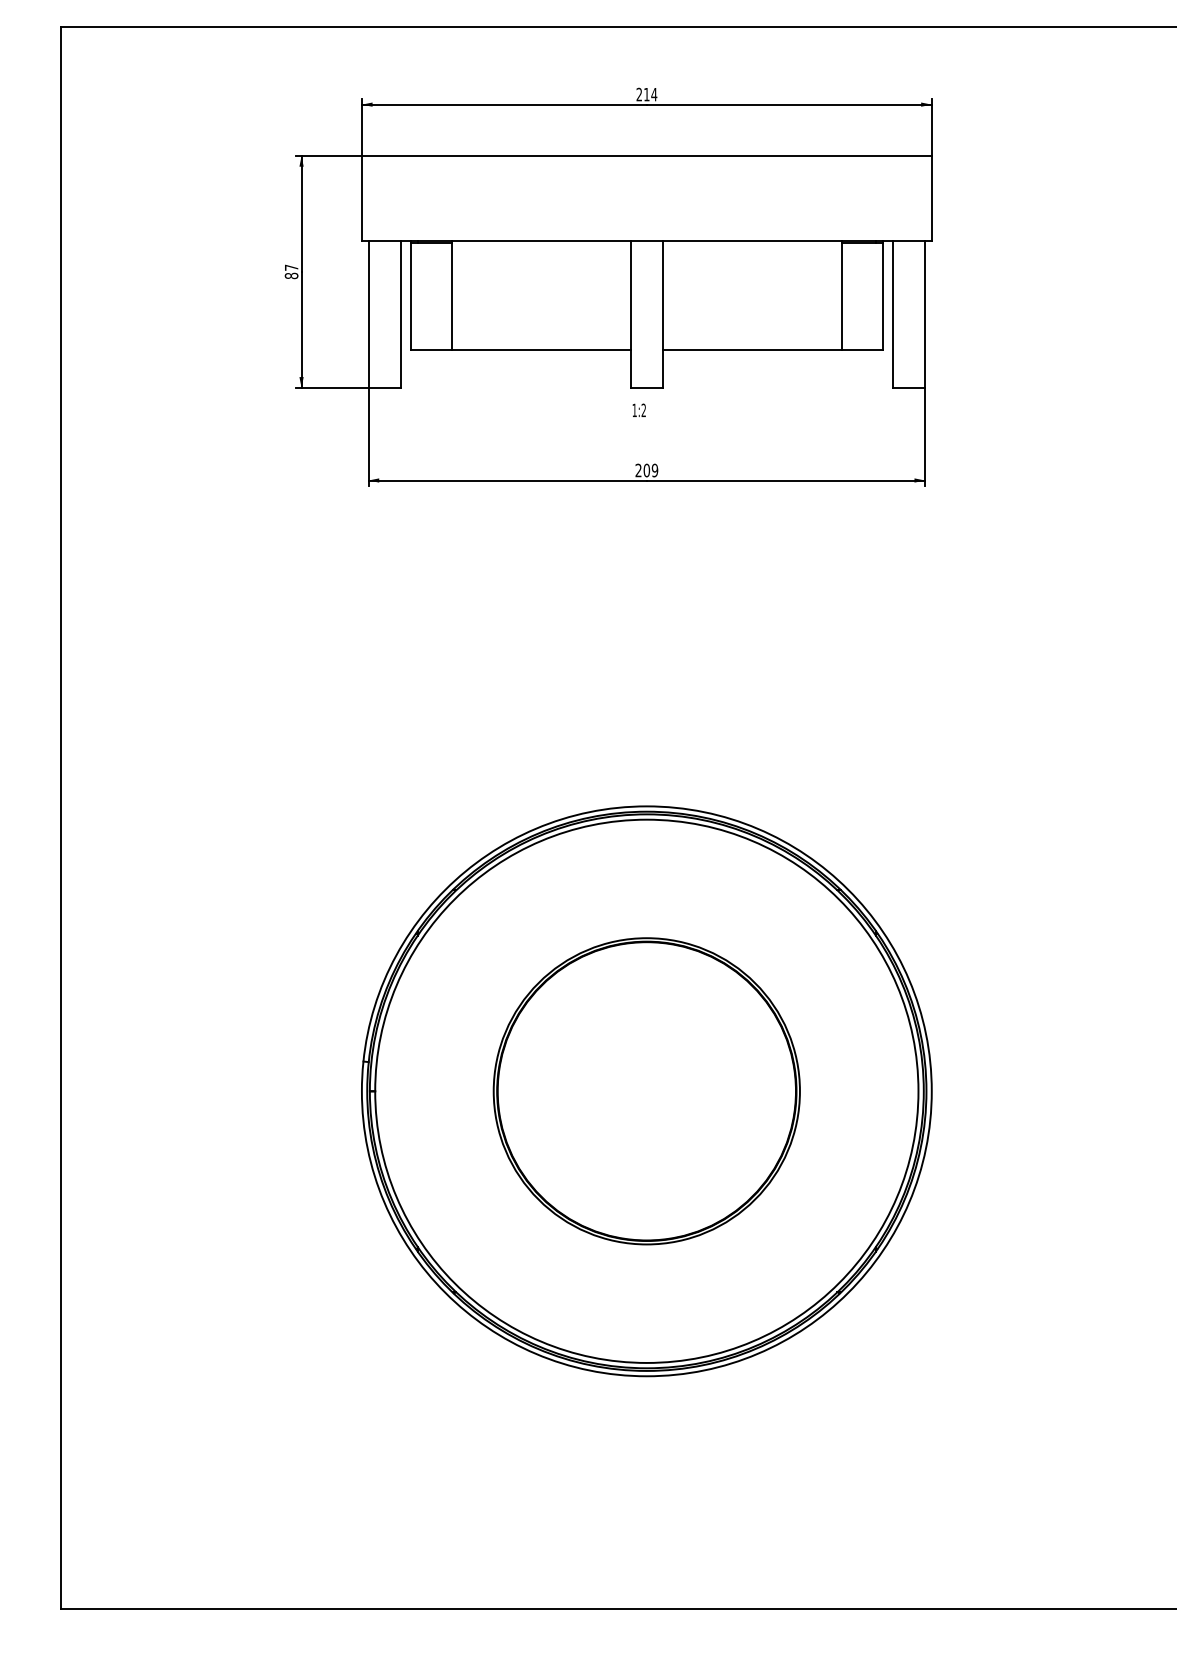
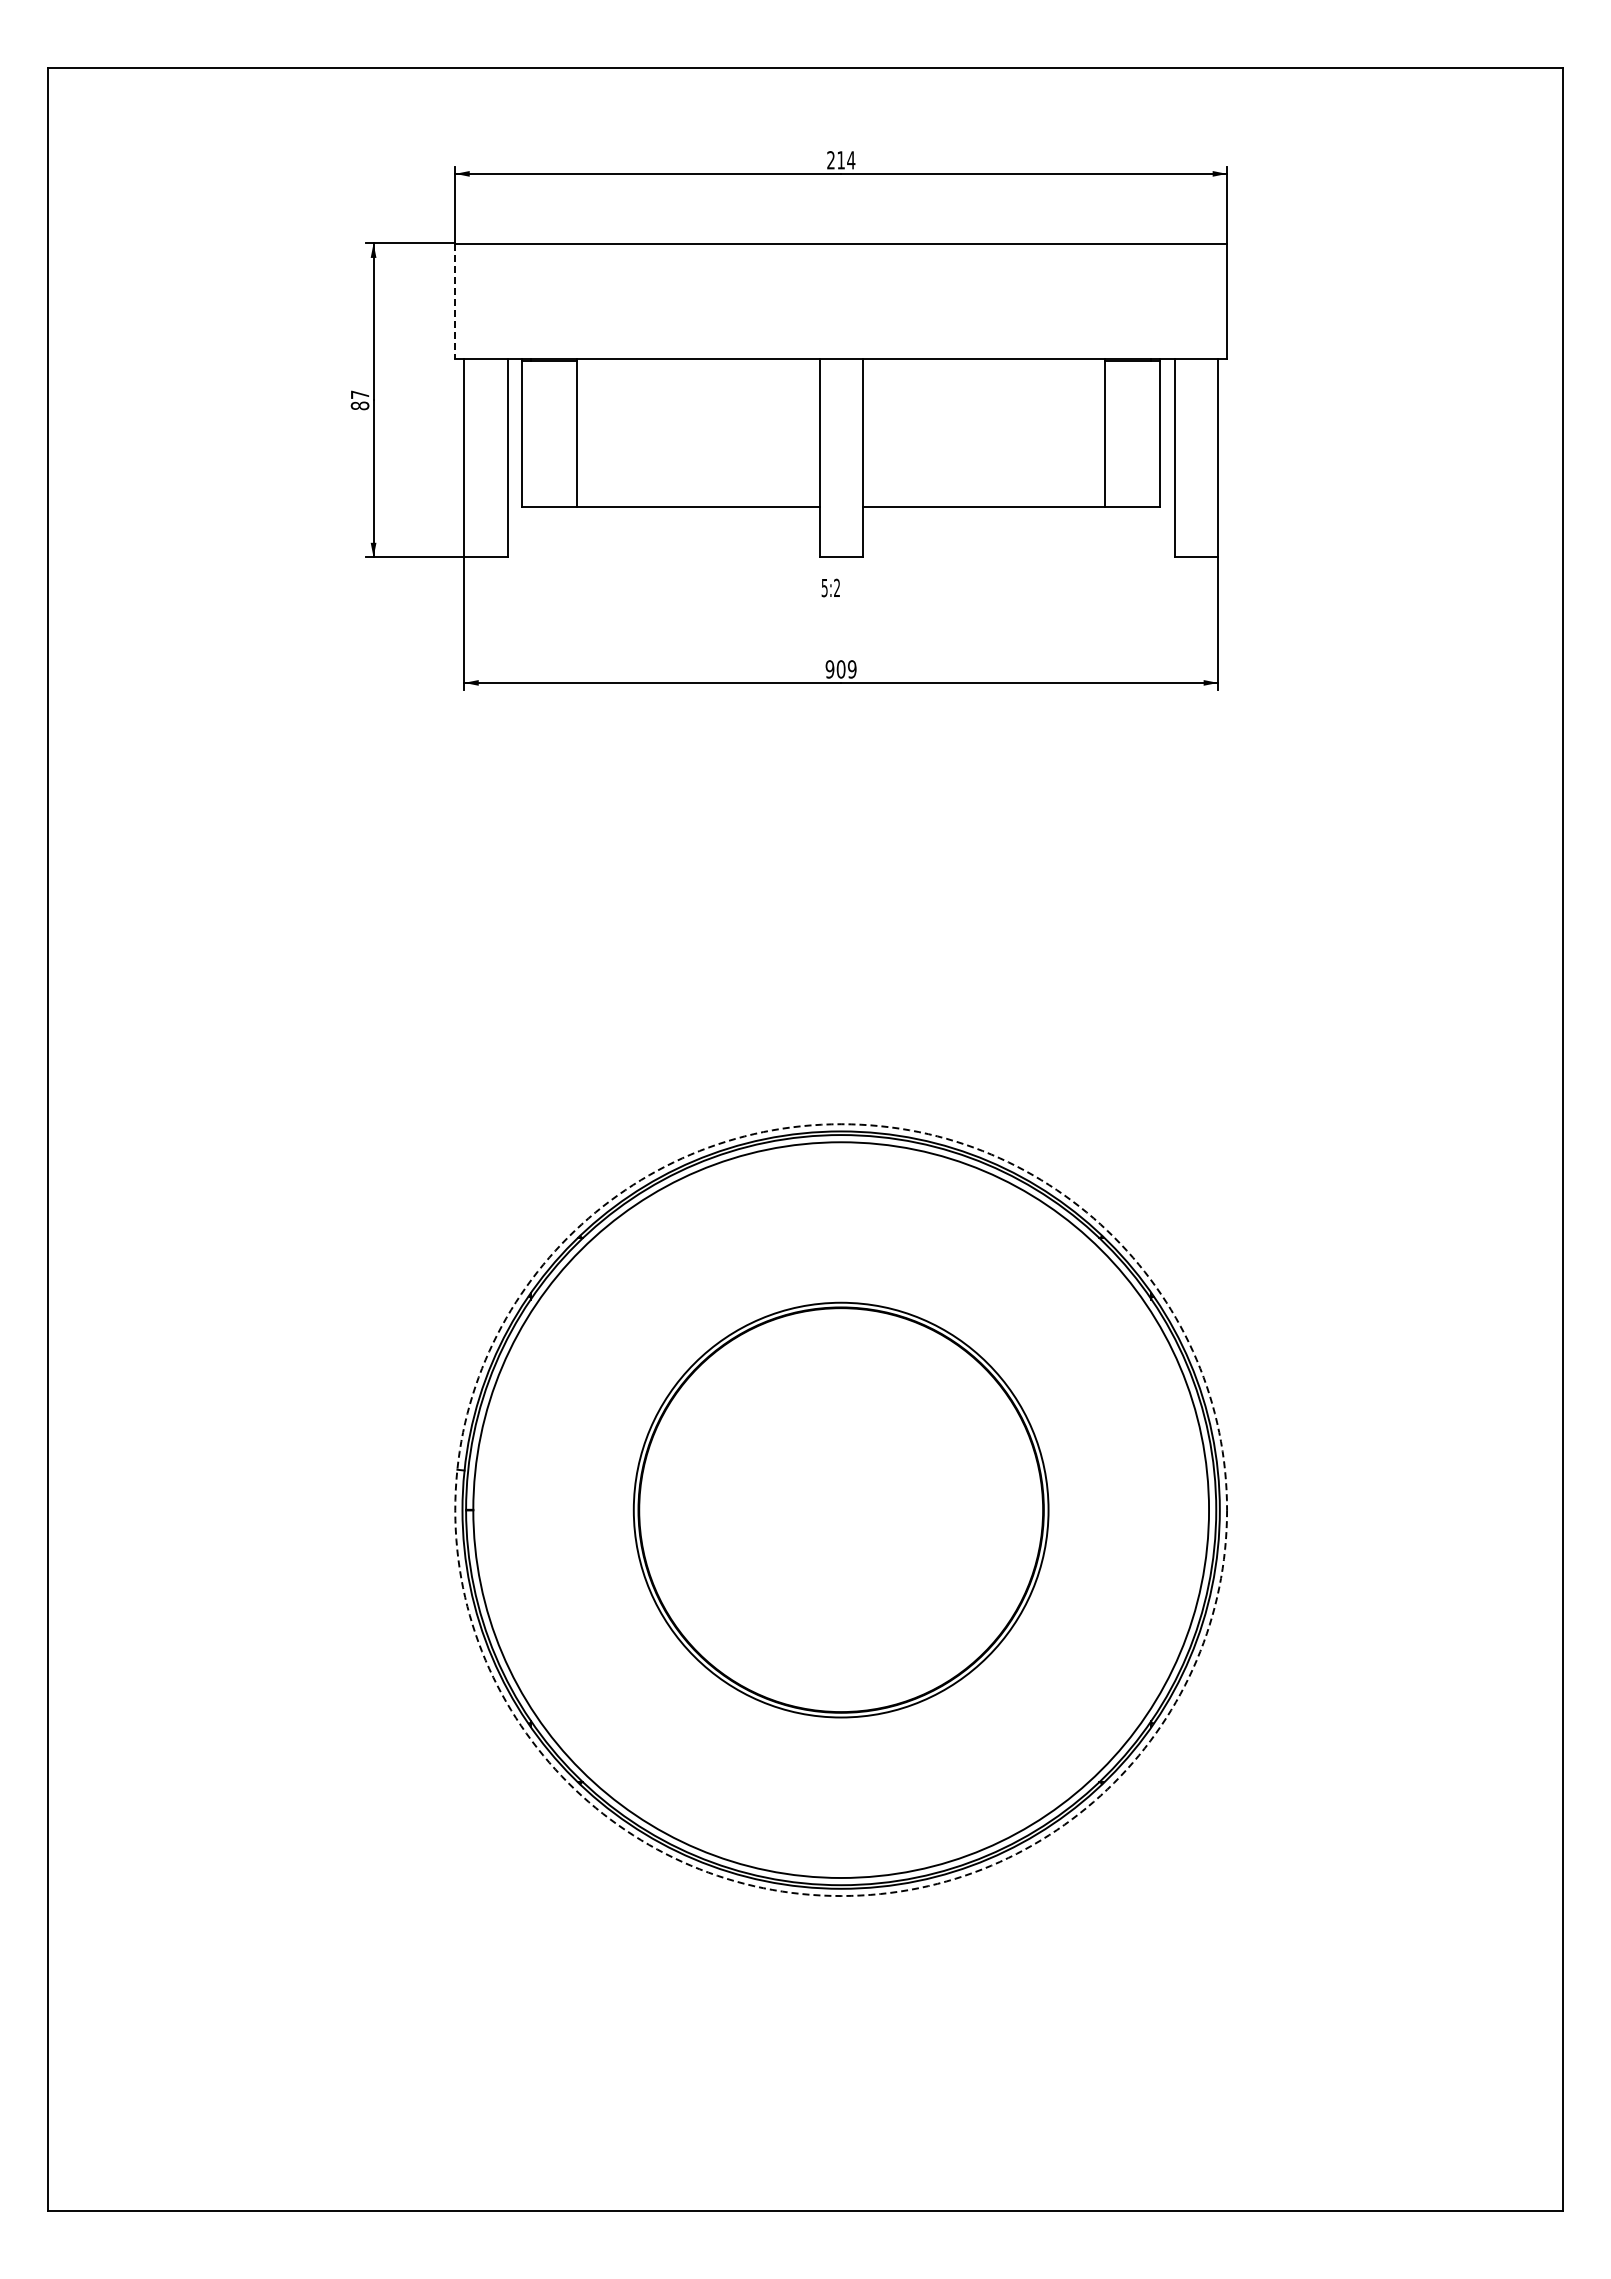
line: (362, 198) -> (455, 301), solid -> dashed
text: (634, 410) -> (824, 588), 1:2 -> 5:2
text: (638, 470) -> (829, 669), 209 -> 909
circle: (647, 1091) -> (841, 1510), solid -> dashed

